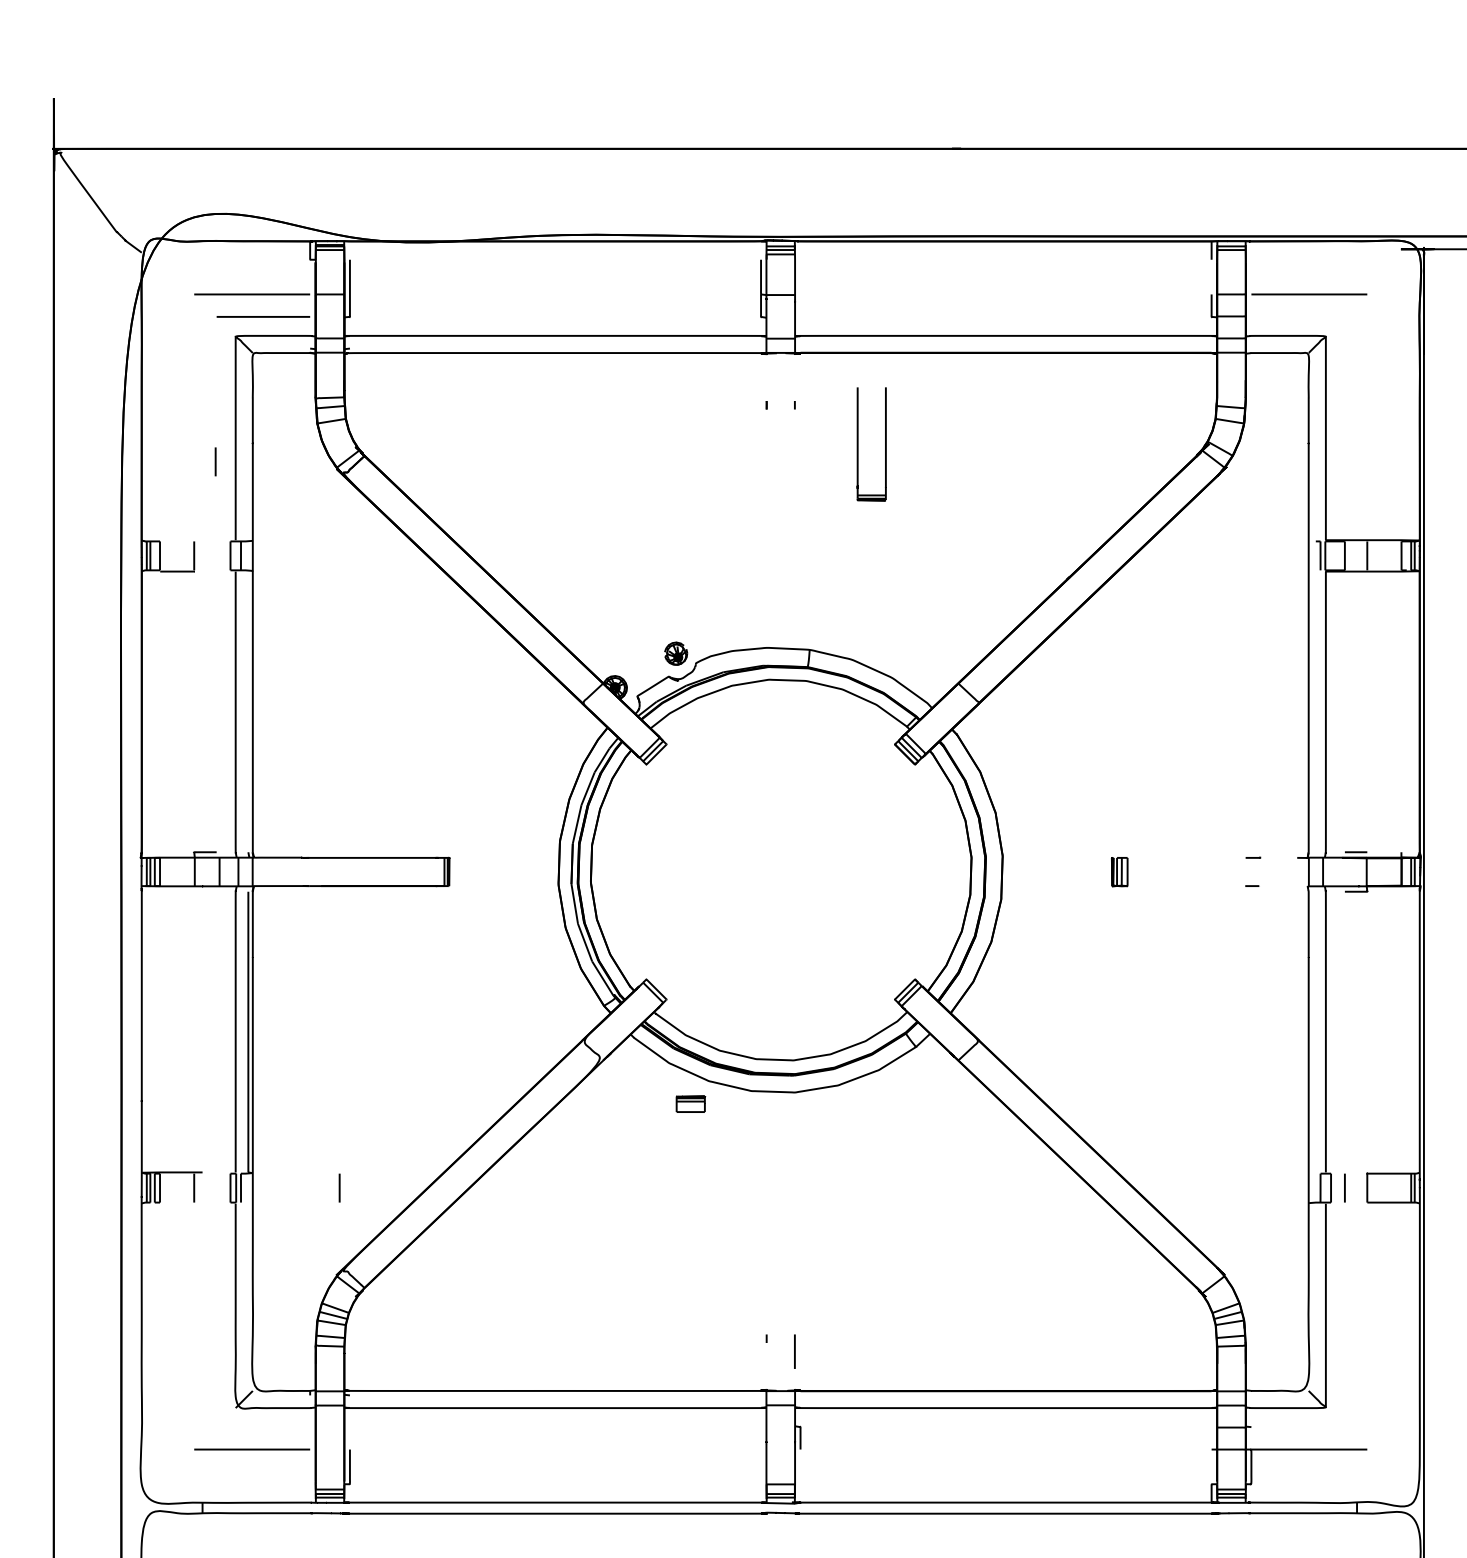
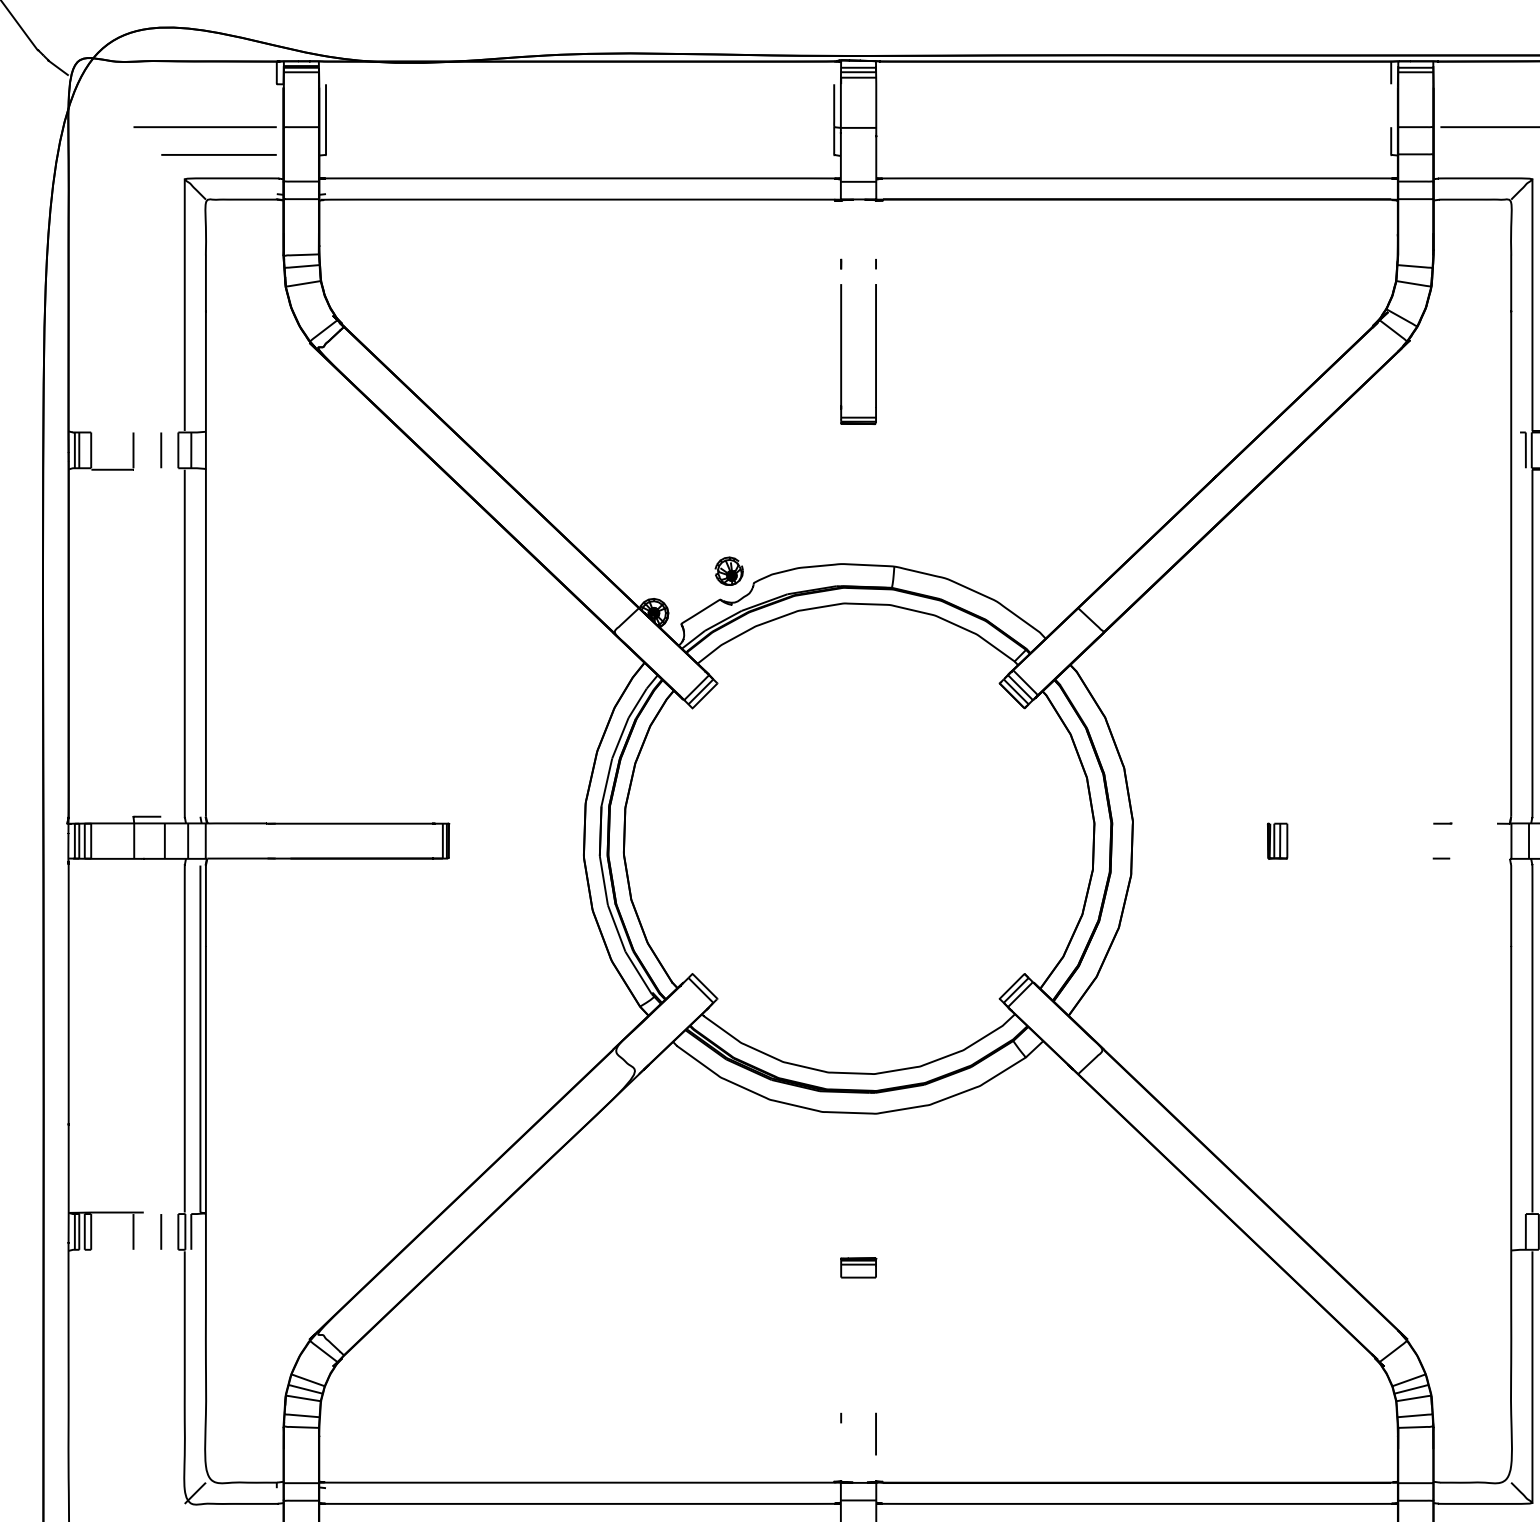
part: (858, 444) -> (842, 354), moved
line: (215, 461) -> (161, 449), moved
part: (690, 1103) -> (858, 1267), moved
line: (339, 1187) -> (161, 1231), moved

